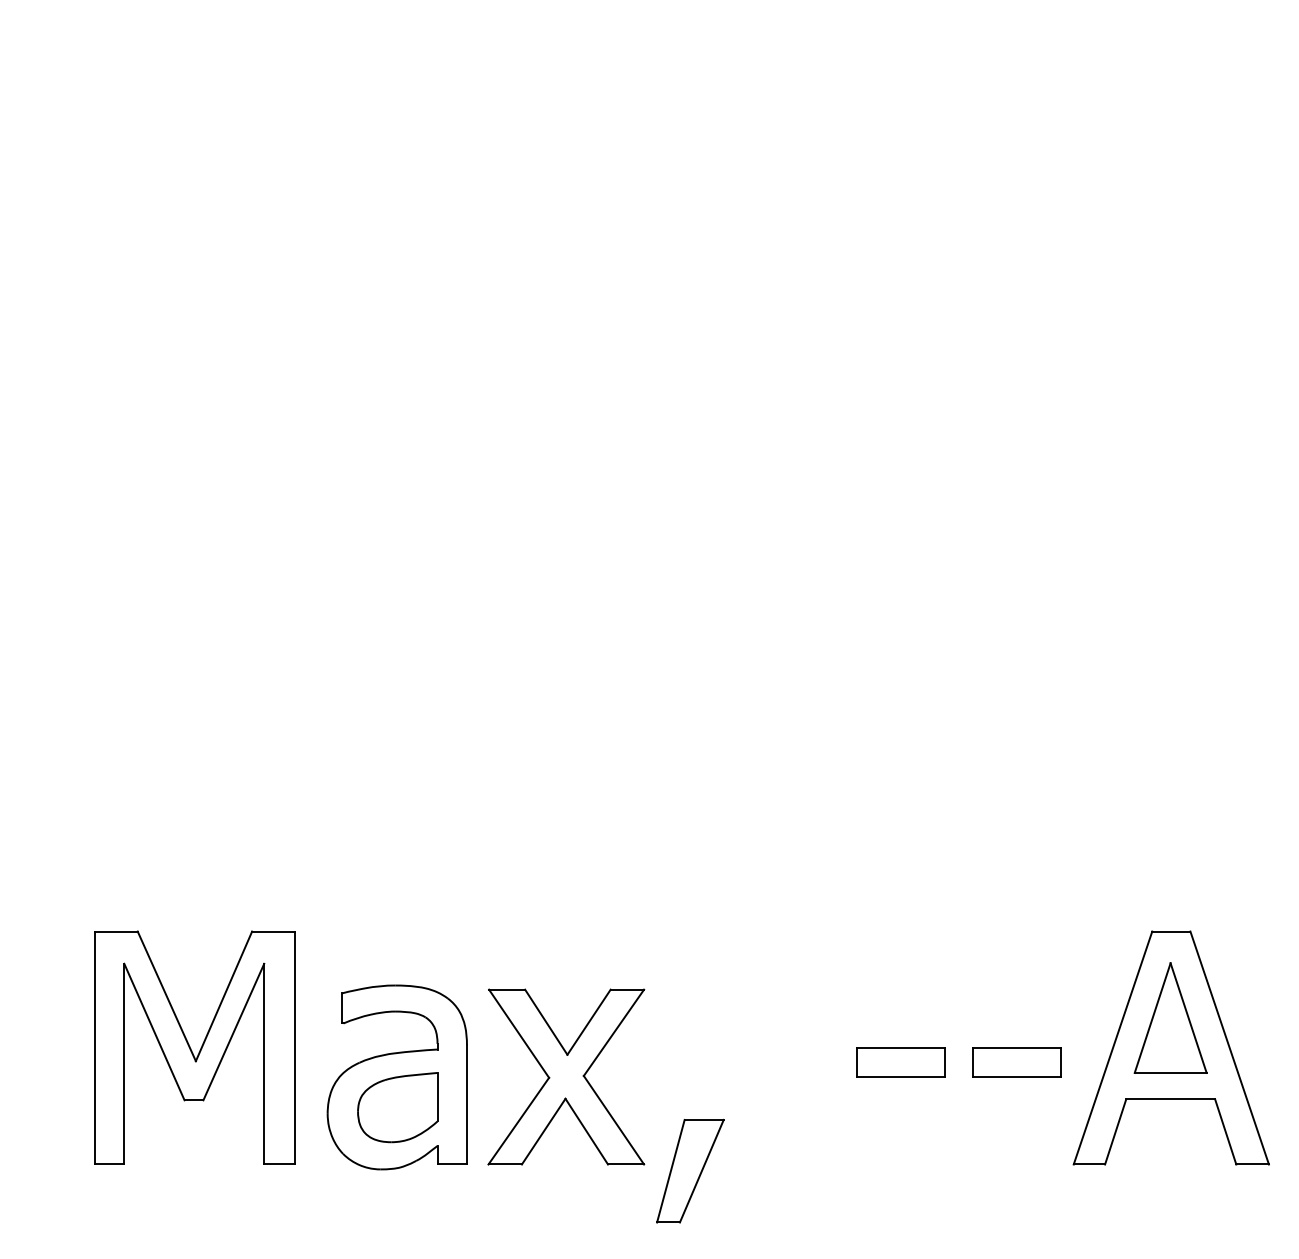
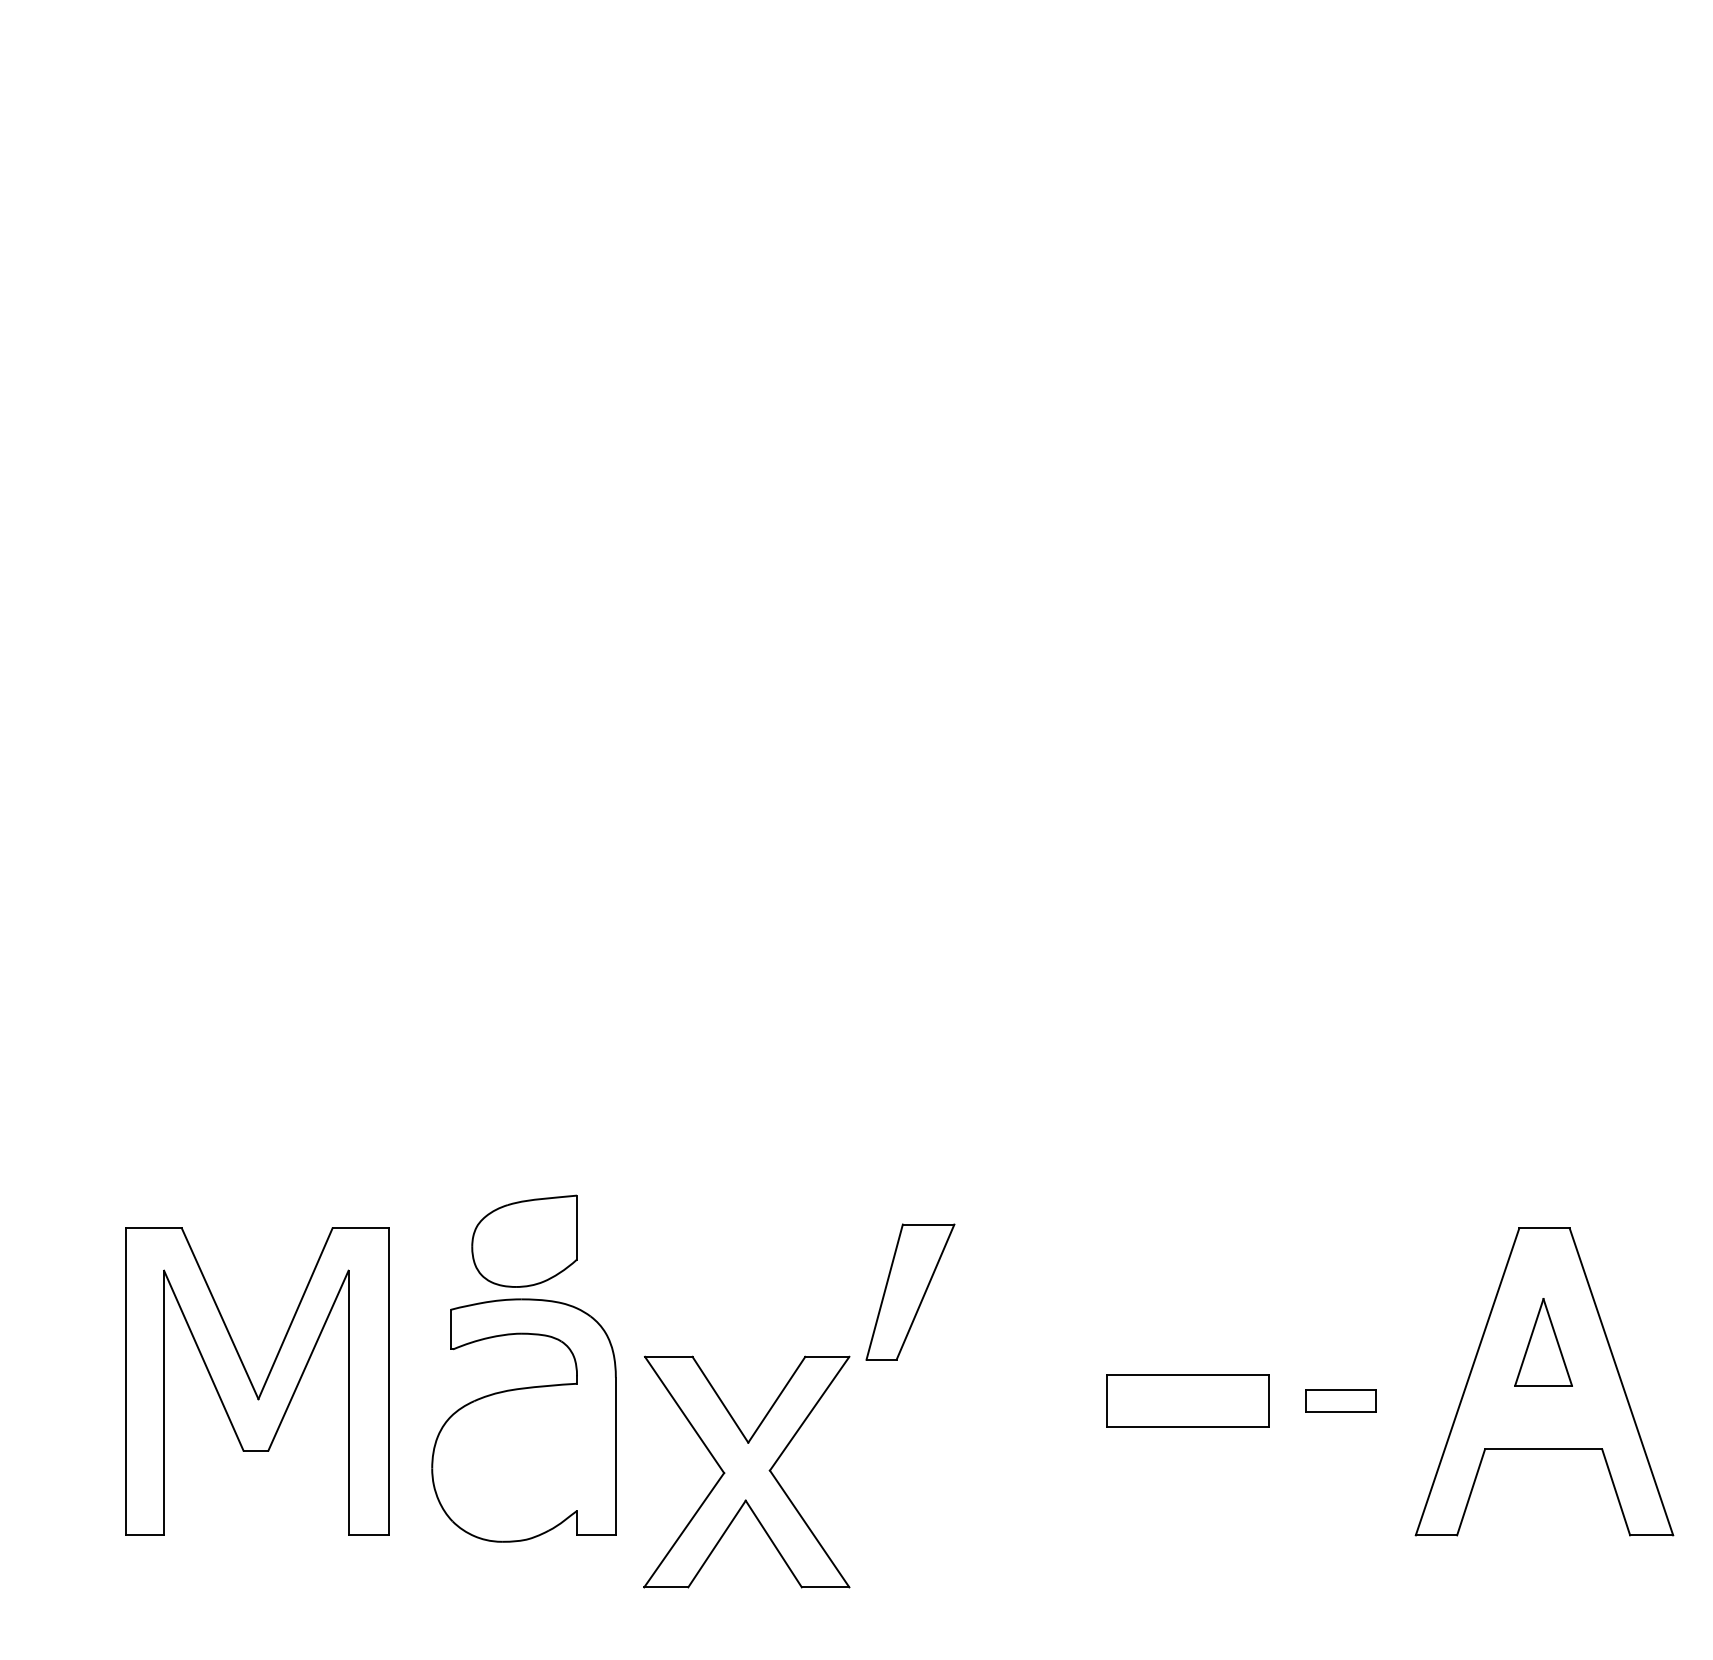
part: (1170, 1018) -> (1543, 1342), size x0.6
part: (900, 1062) -> (1187, 1400), size x1.4
part: (1016, 1062) -> (1340, 1400), size x0.6
part: (566, 1076) -> (746, 1471), moved
part: (397, 1106) -> (524, 1240), moved
part: (690, 1170) -> (910, 1291), moved

